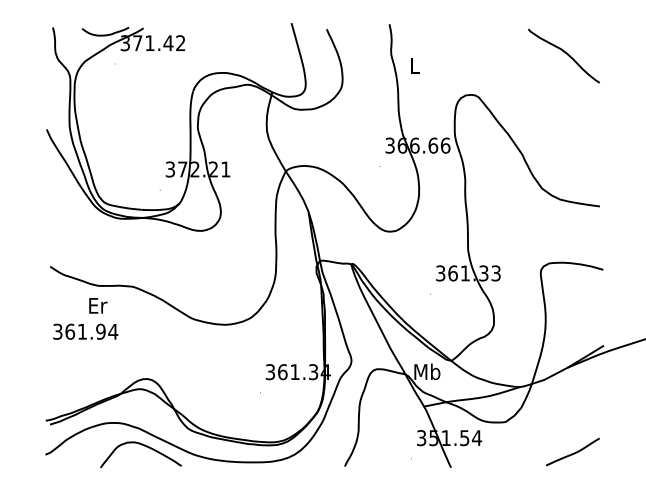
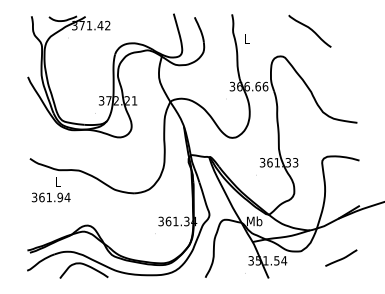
curve: (563, 53) -> (309, 29), moved
text: (97, 304) -> (58, 181), Er -> L
curve: (574, 451) -> (342, 257), moved

